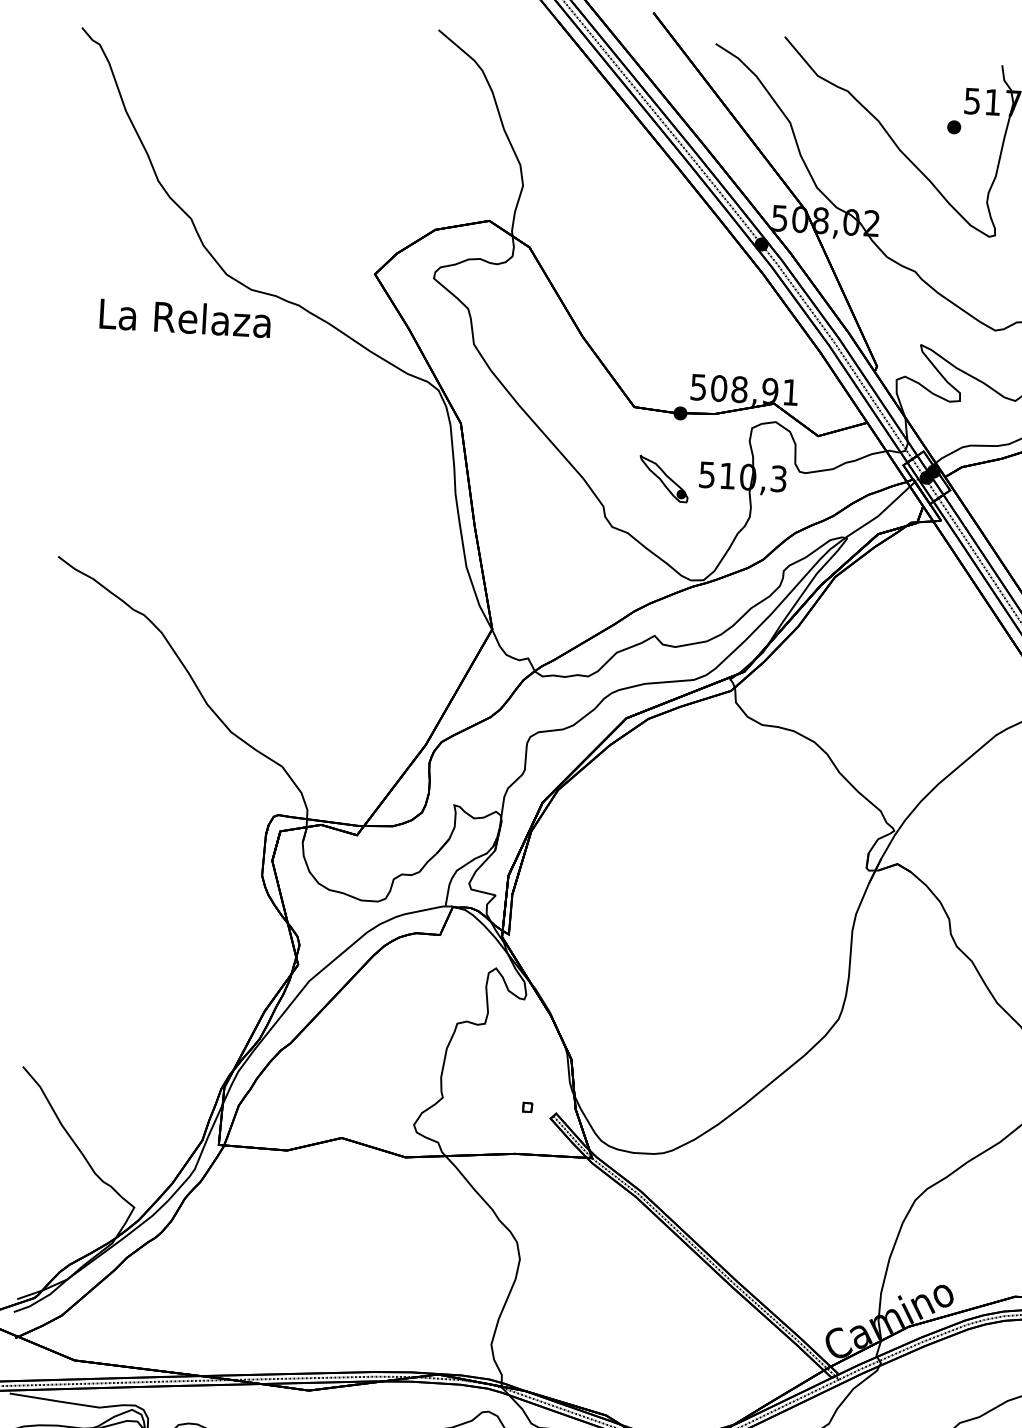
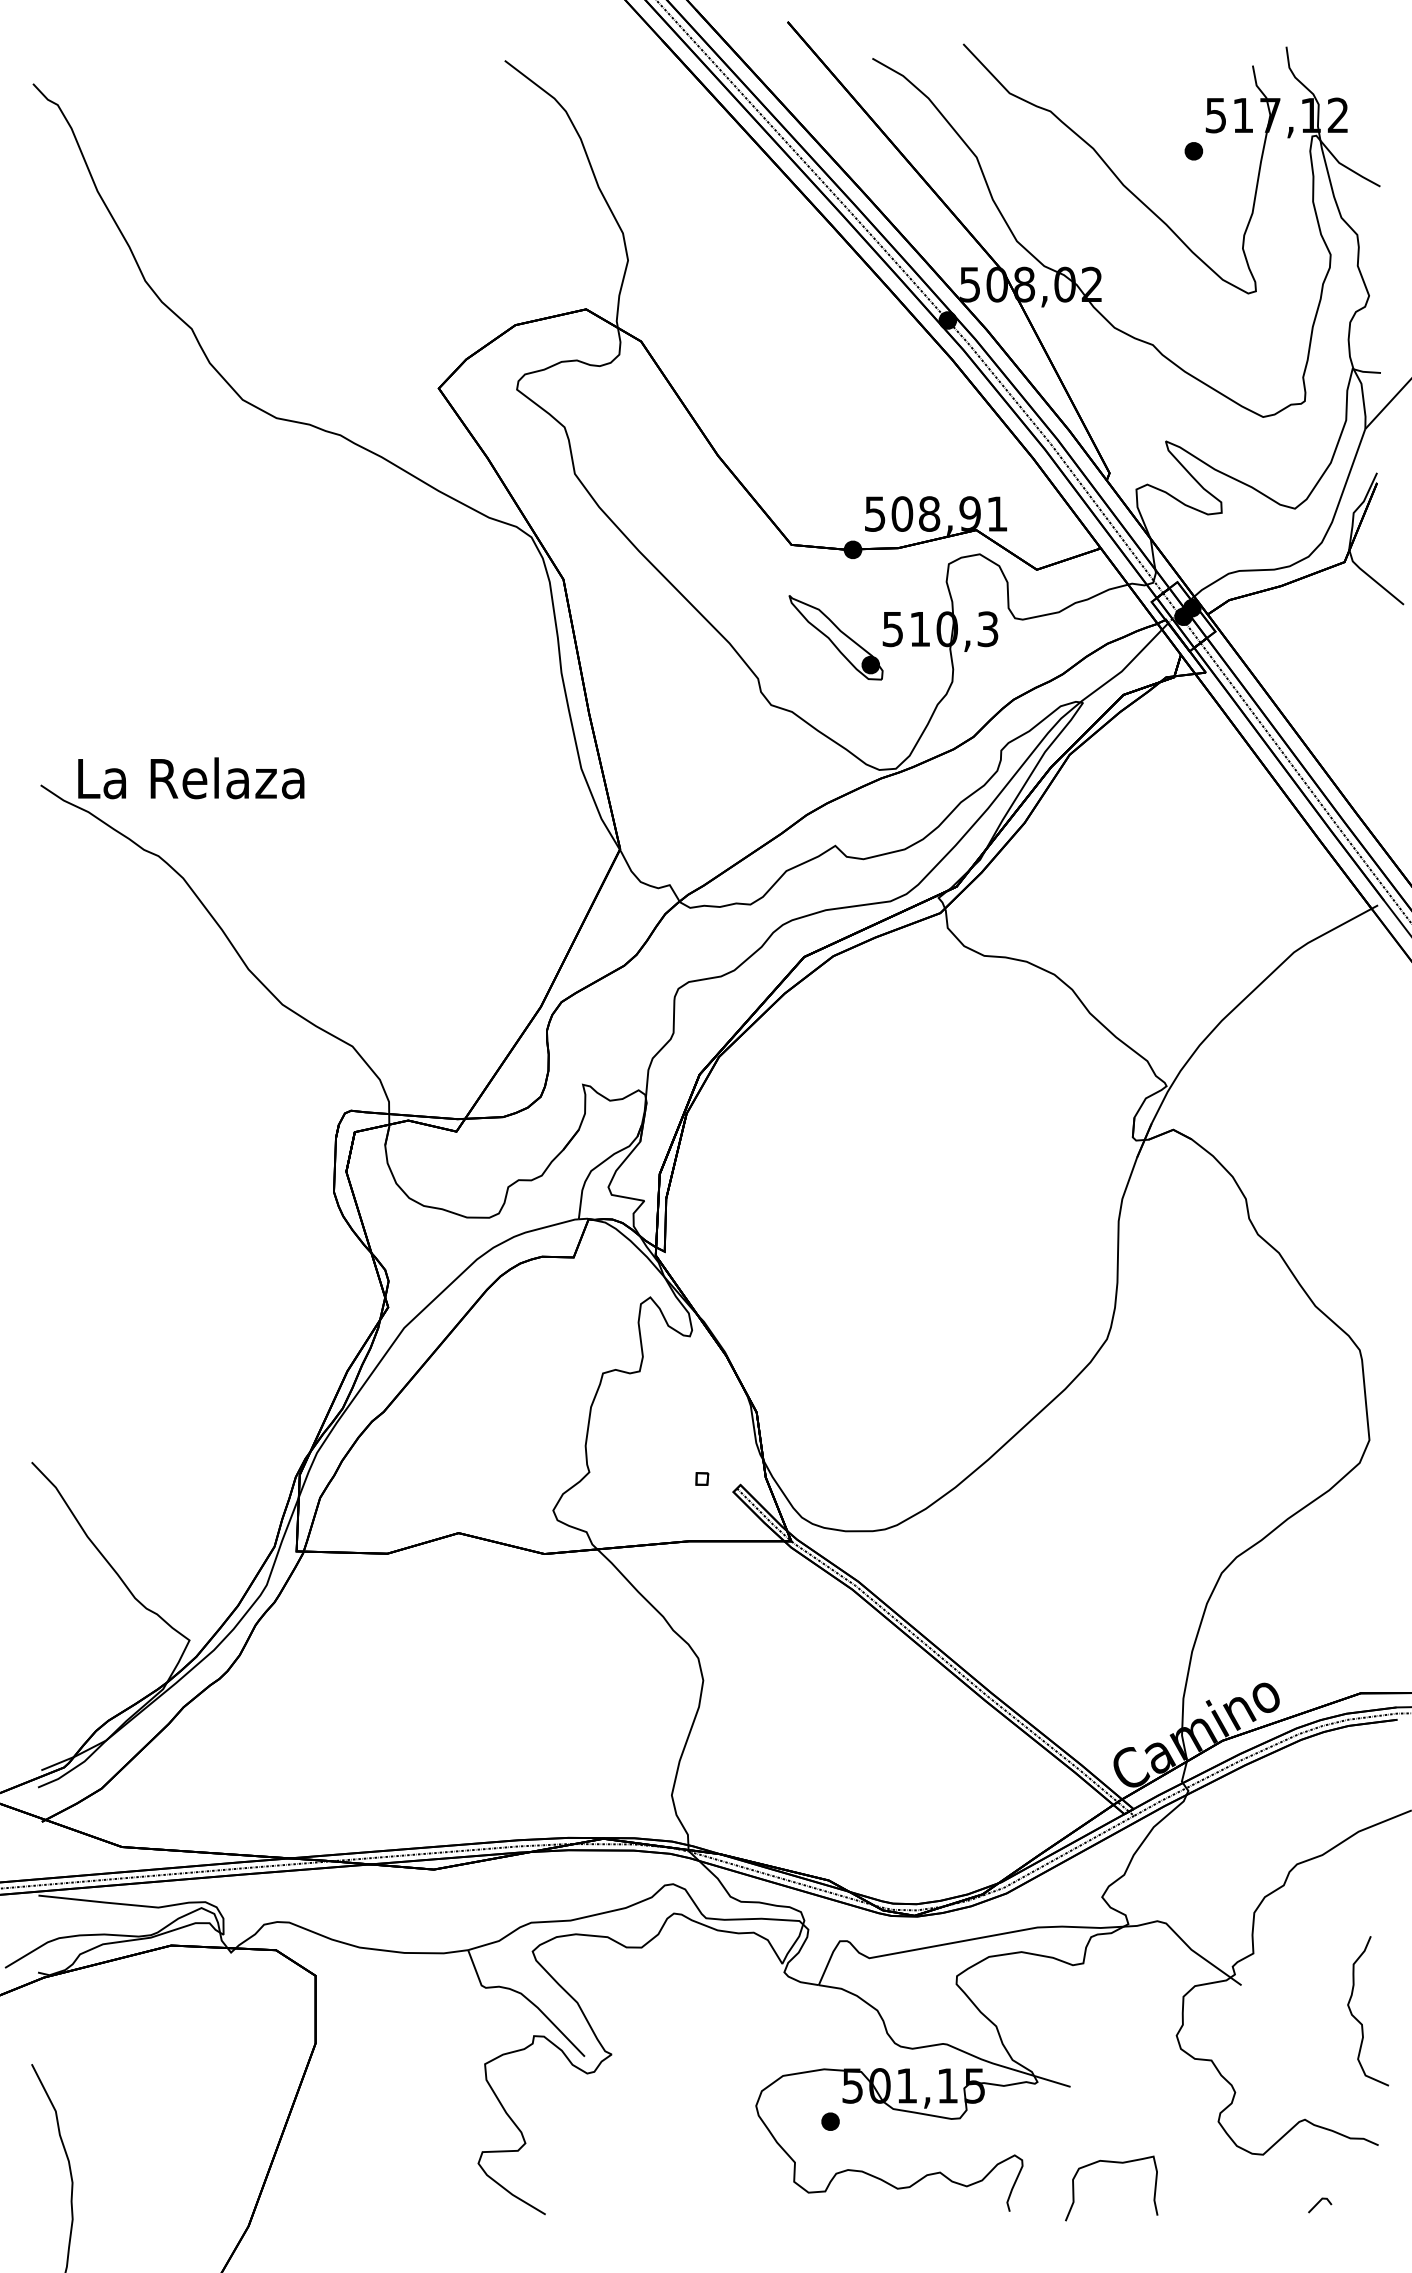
text: (185, 318) -> (191, 778), moved
part: (663, 478) -> (835, 637), size x1.43

